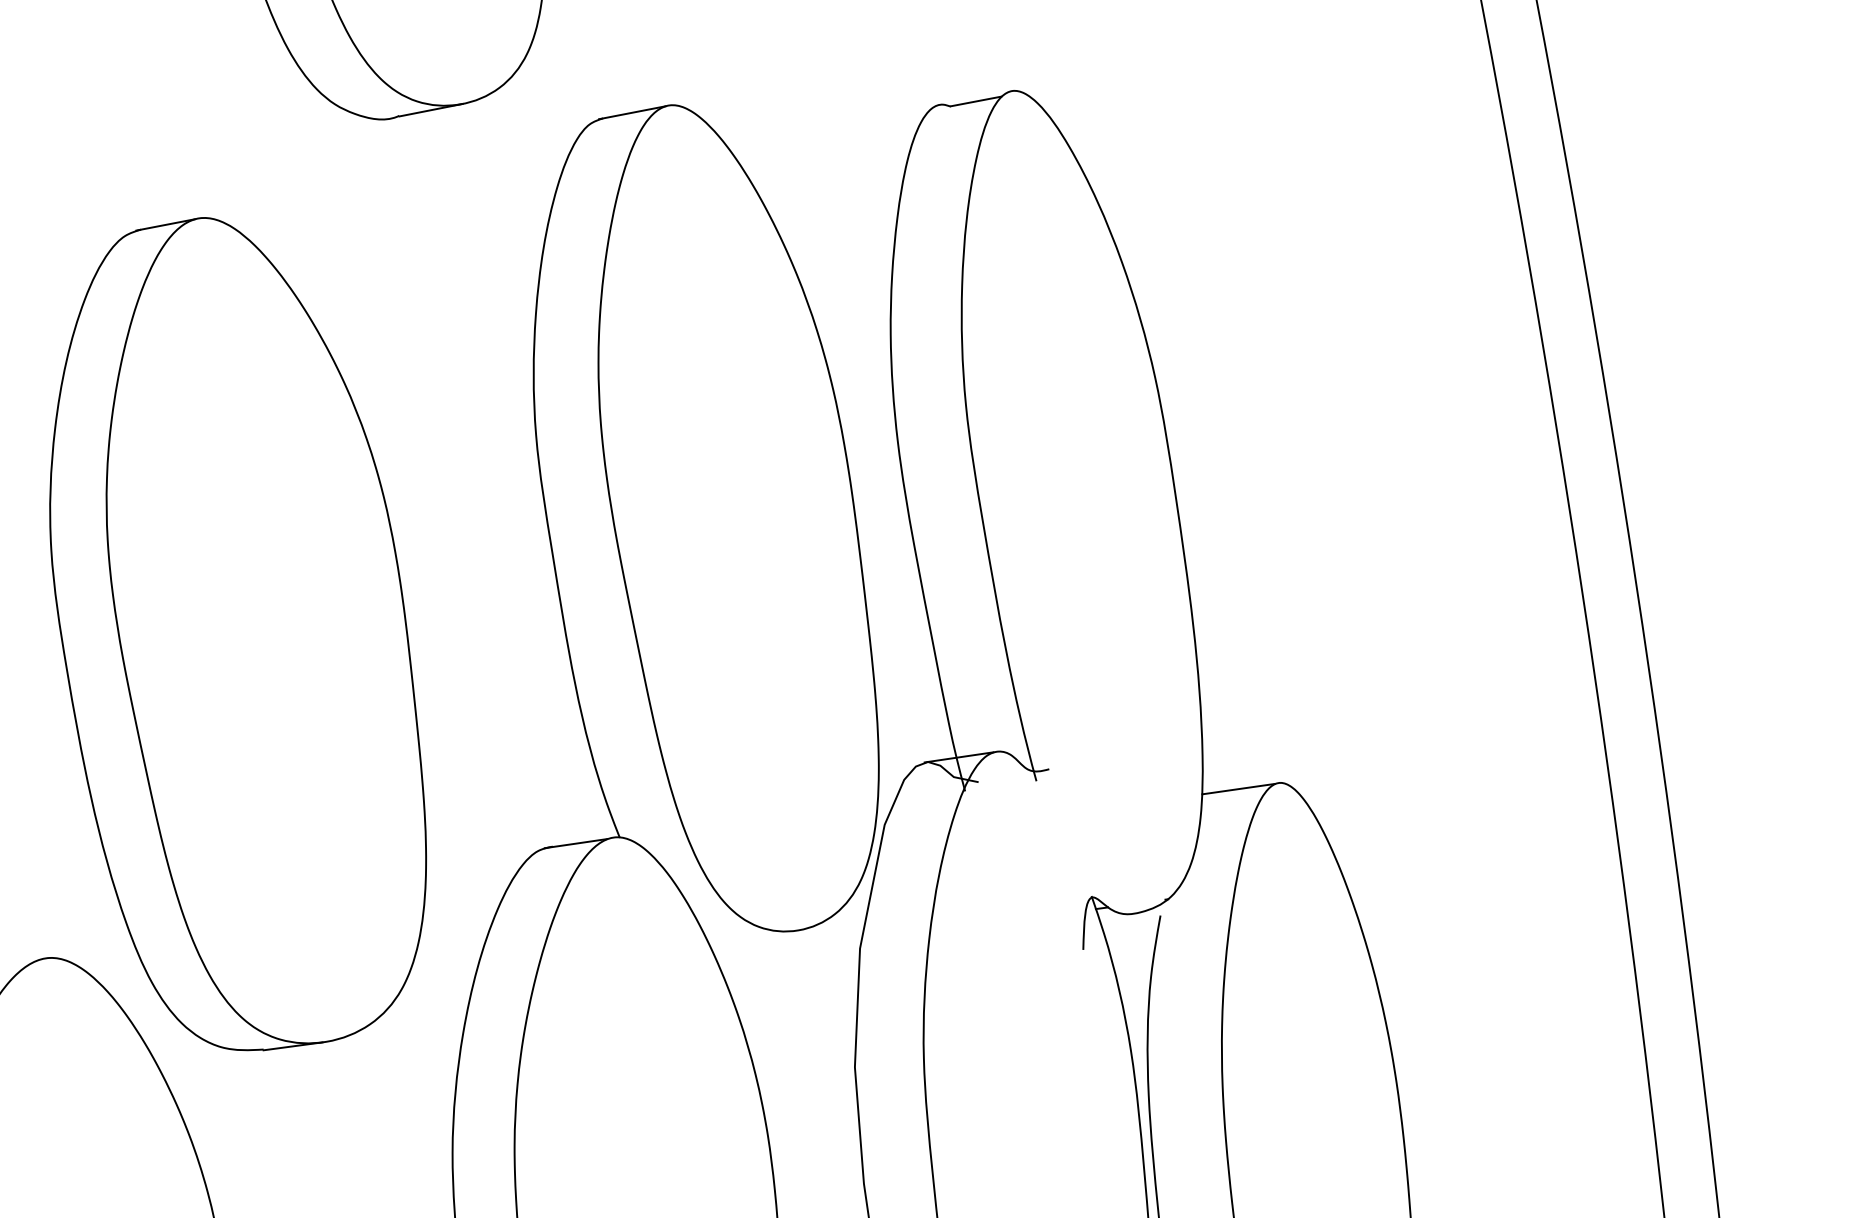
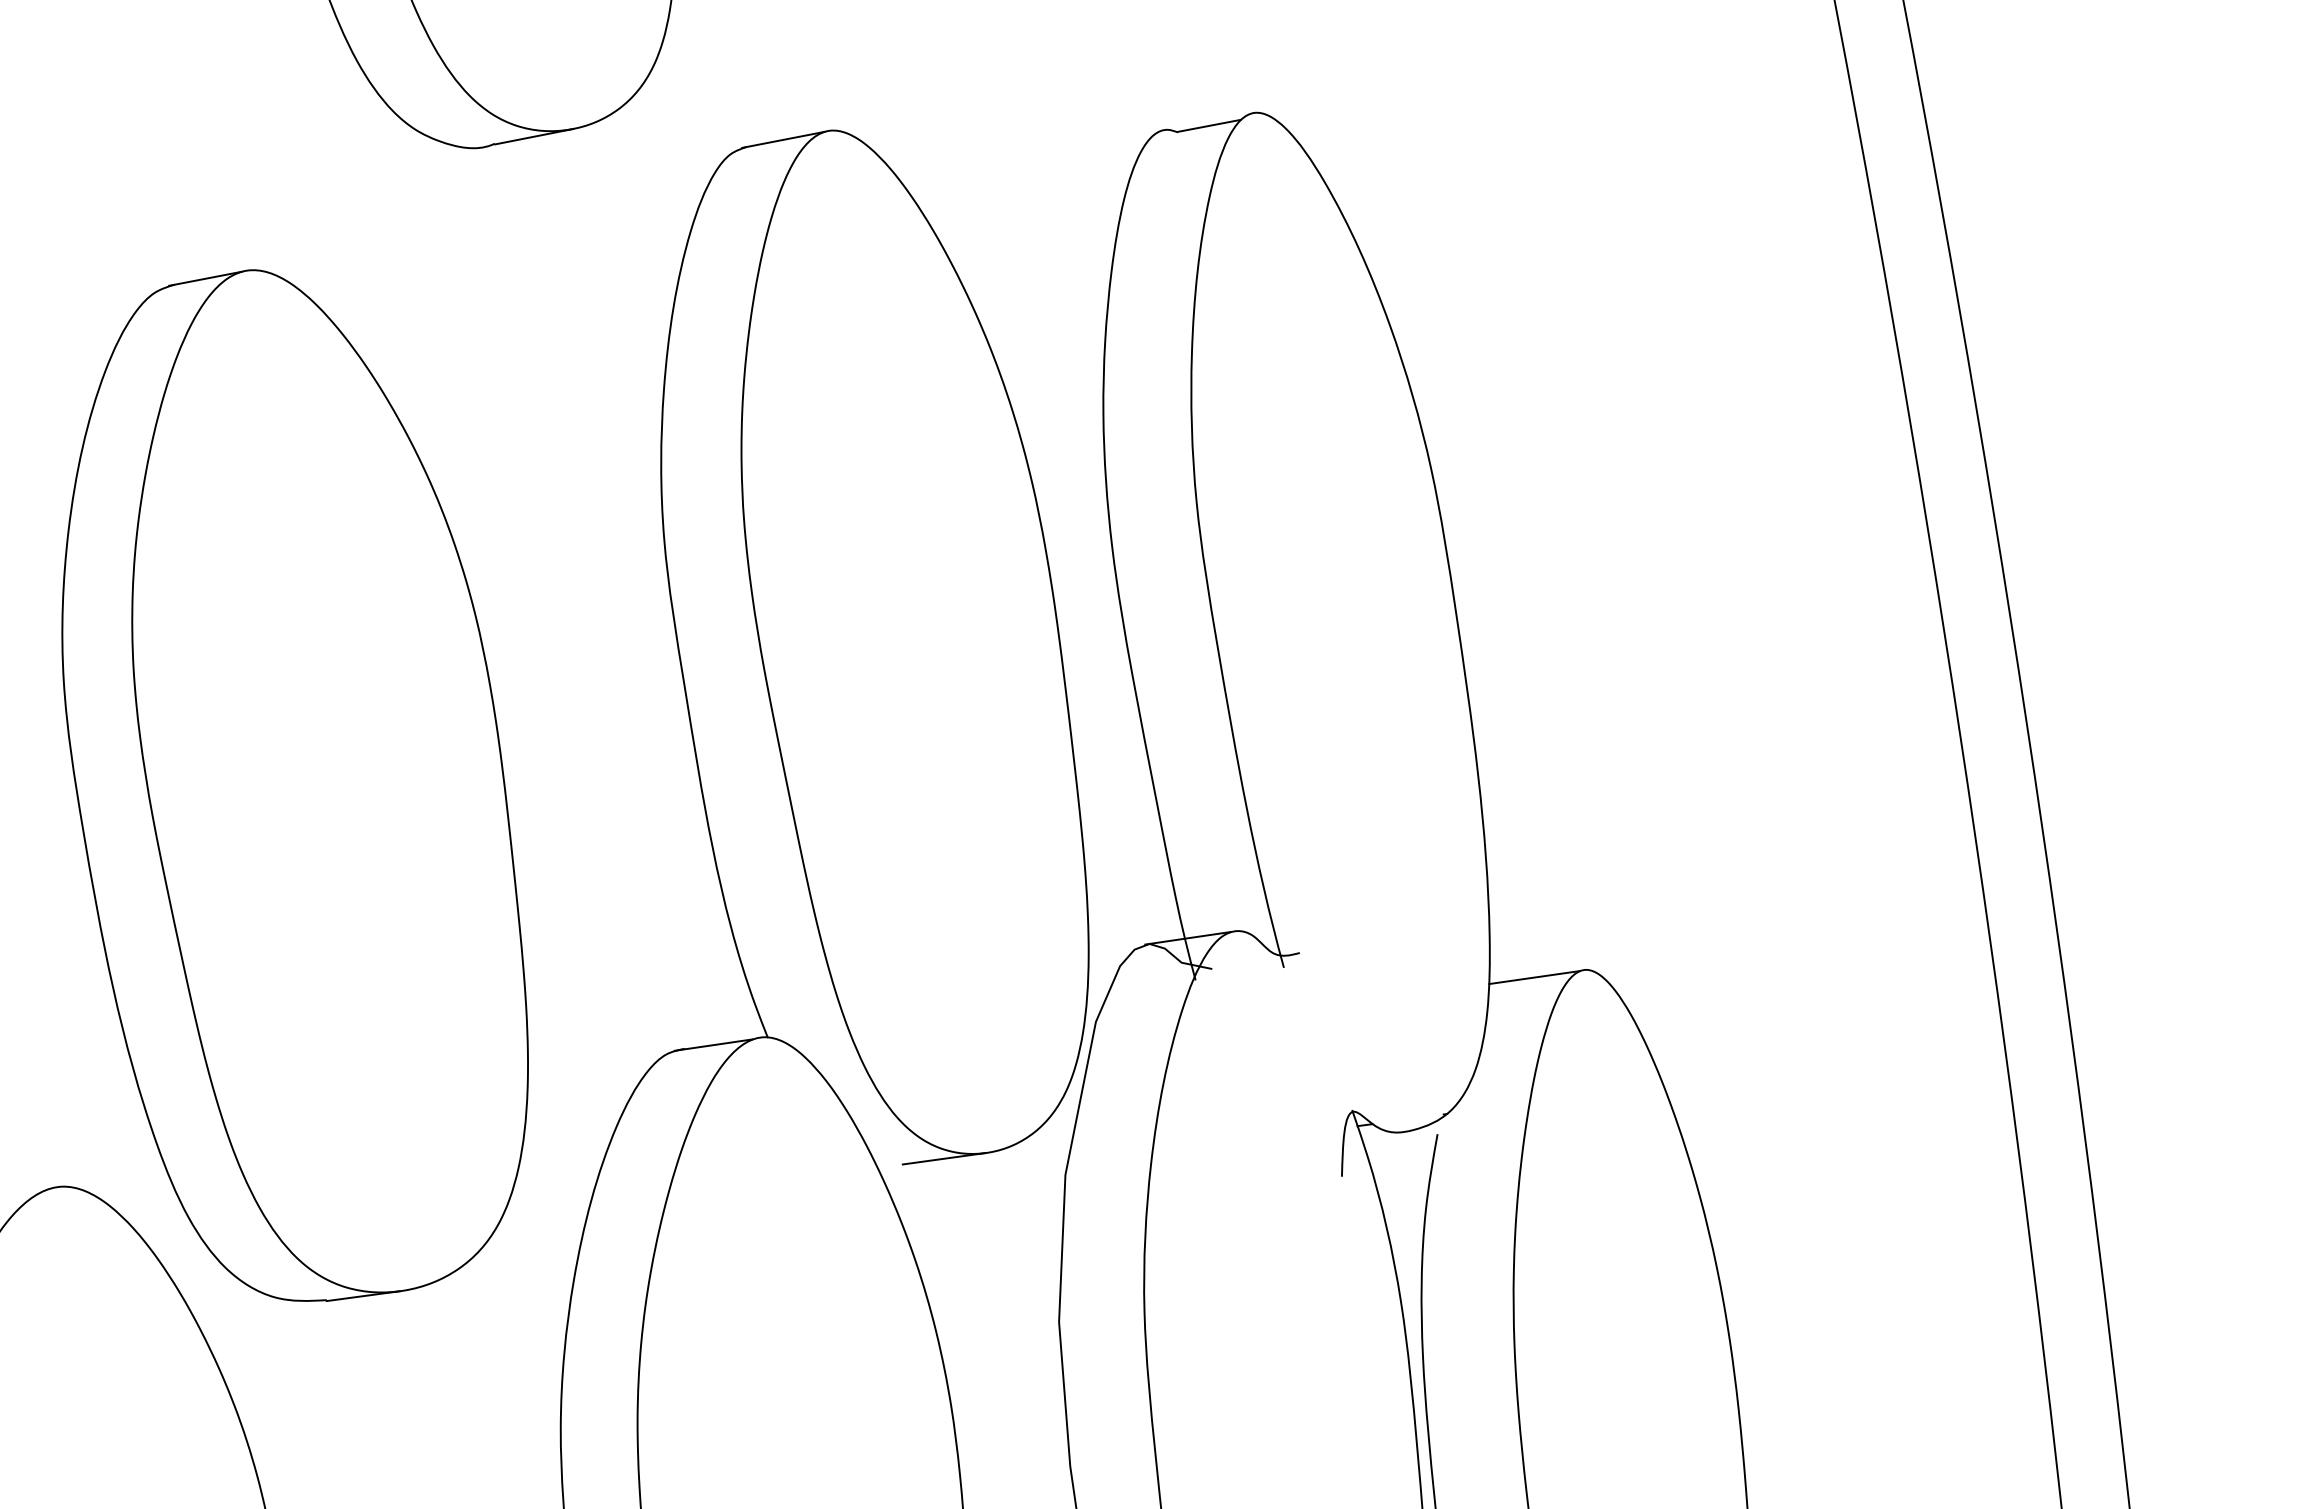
line: (761, 935) -> (943, 1158), added

